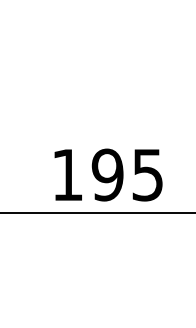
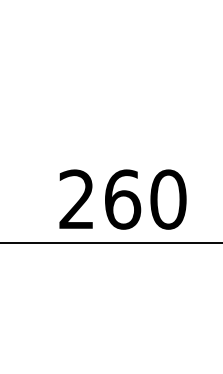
text: (107, 174) -> (122, 198), 195 -> 260

